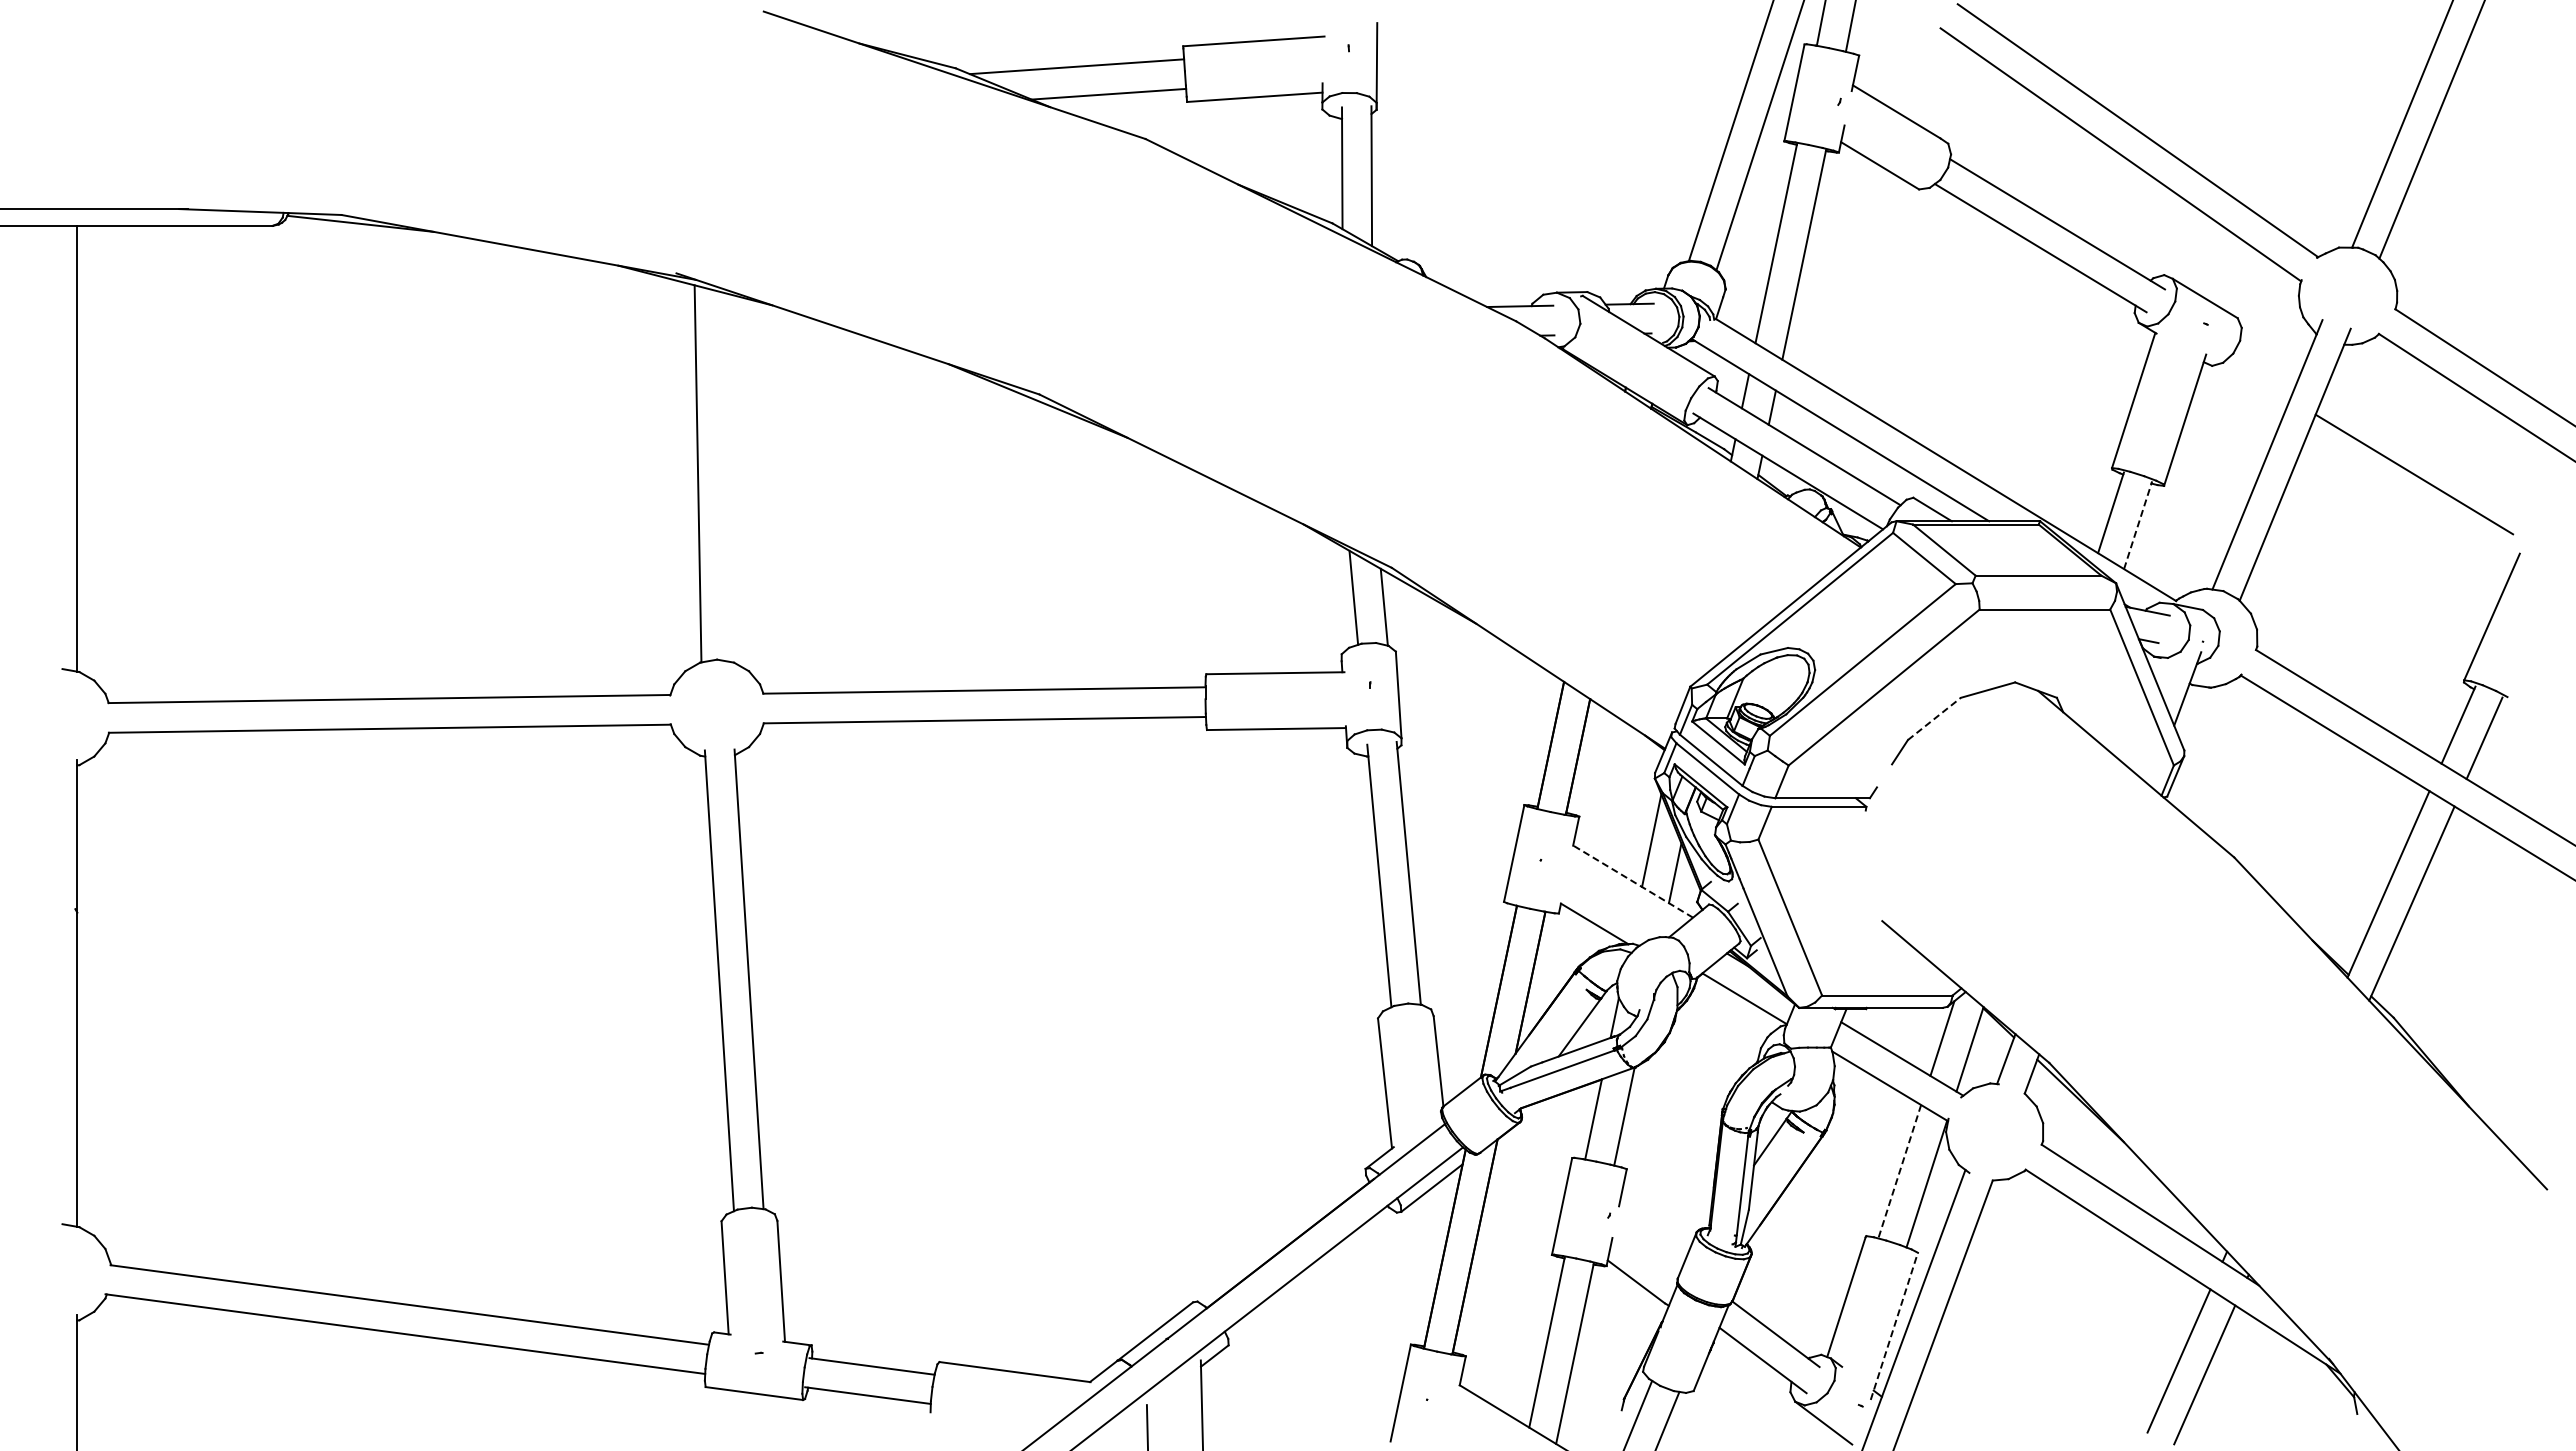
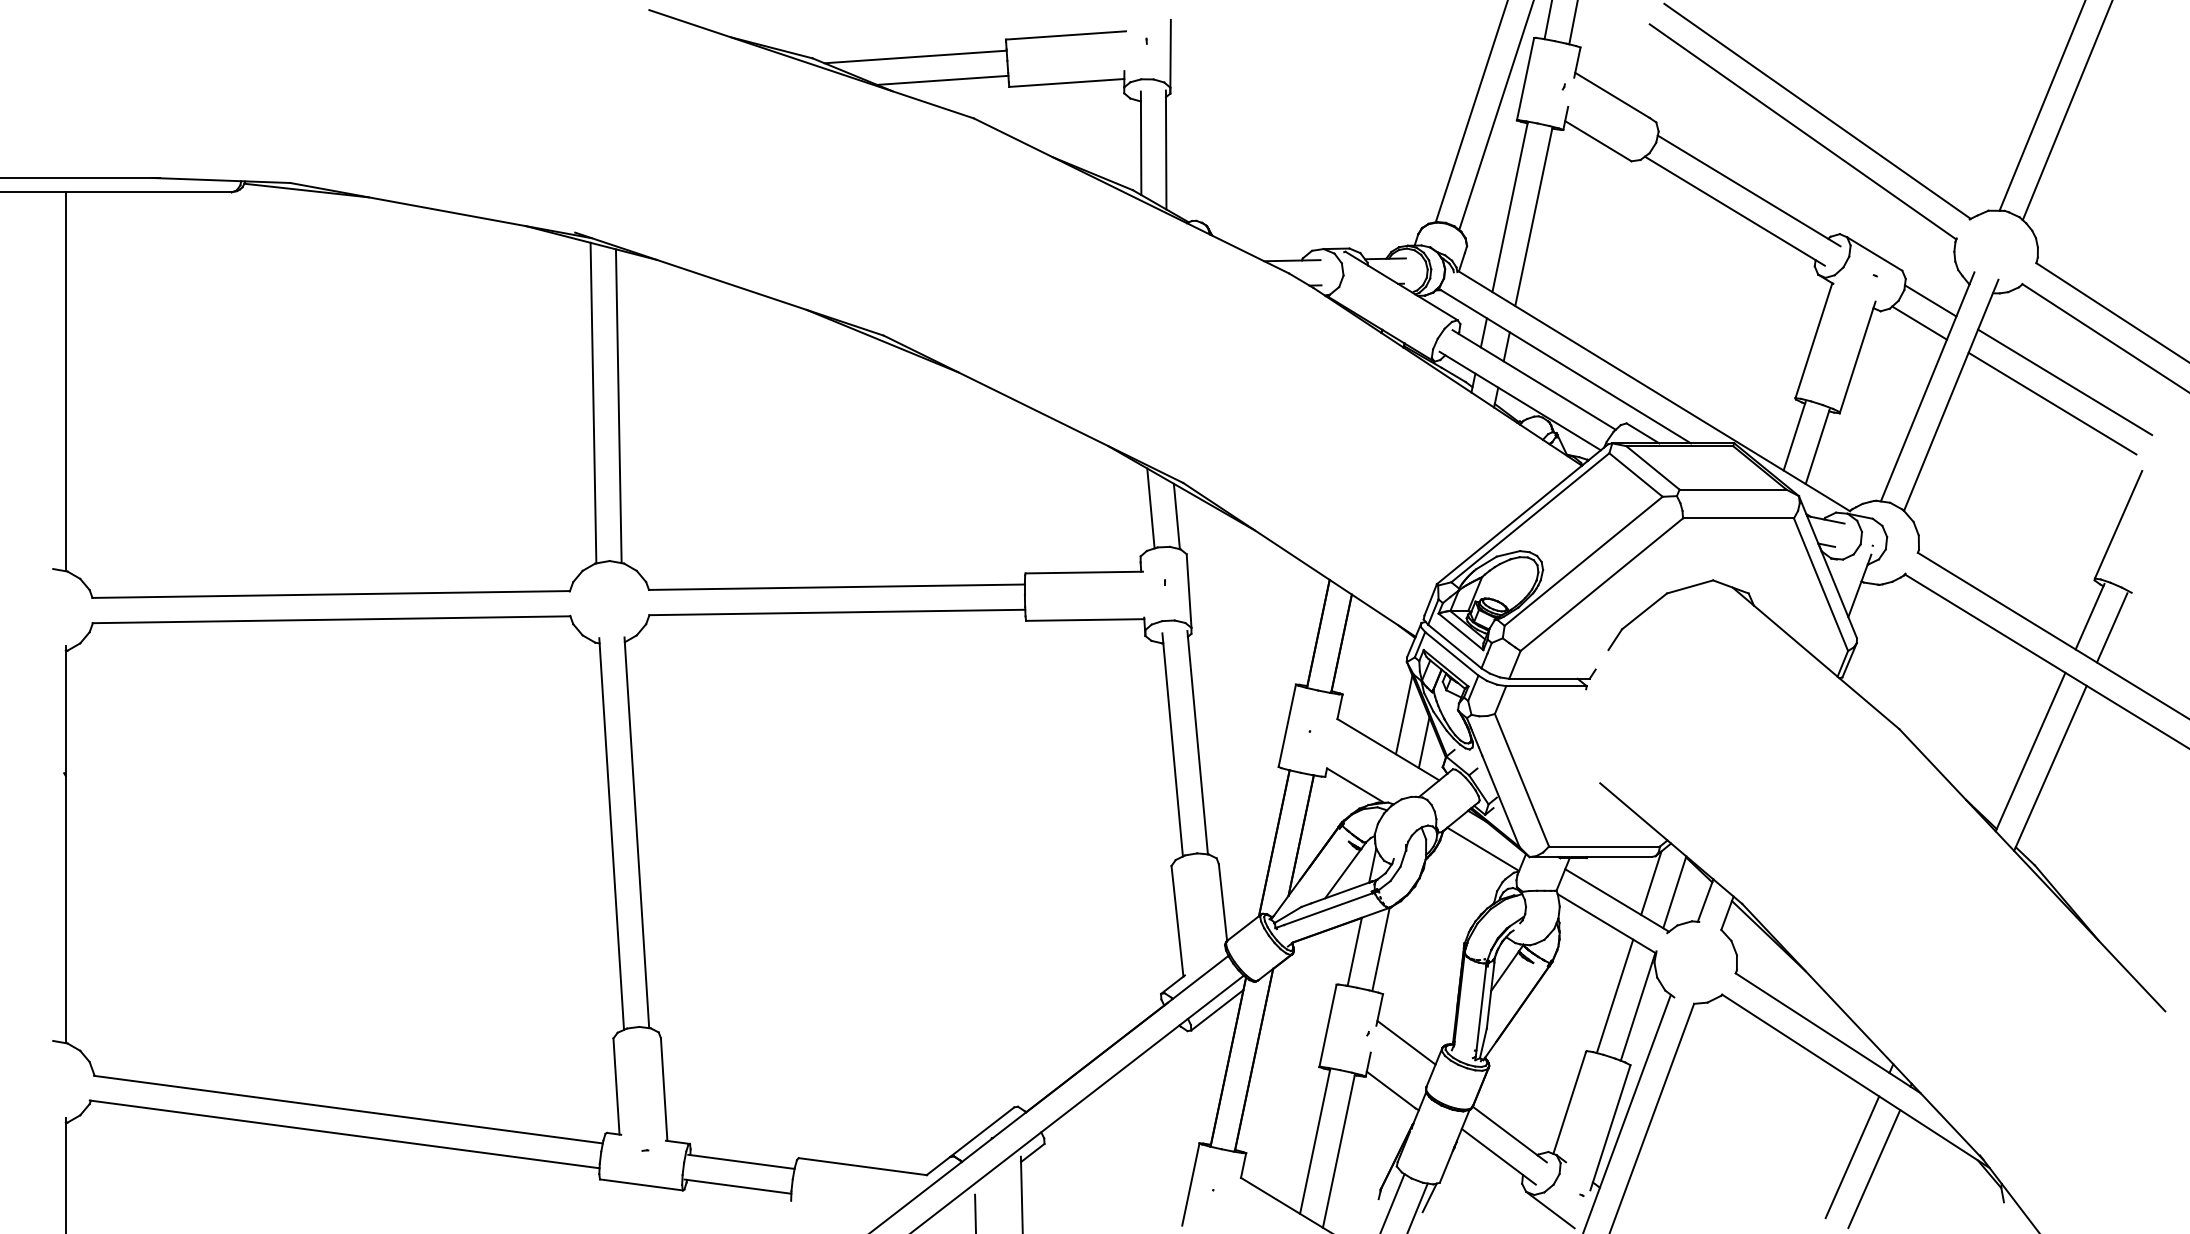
line: (2270, 353) -> (1930, 300), added
line: (2257, 379) -> (1919, 322), added
line: (2428, 449) -> (2064, 382), added
line: (727, 477) -> (618, 406), added
line: (2138, 524) -> (1818, 446), dashed -> solid
line: (1934, 718) -> (1644, 611), dashed -> solid
line: (1633, 881) -> (1388, 749), dashed -> solid
line: (1899, 1172) -> (1614, 996), dashed -> solid
line: (1654, 1226) -> (1406, 1042), added
line: (1894, 1325) -> (1610, 1127), dashed -> solid
line: (1681, 1408) -> (1429, 1197), added

